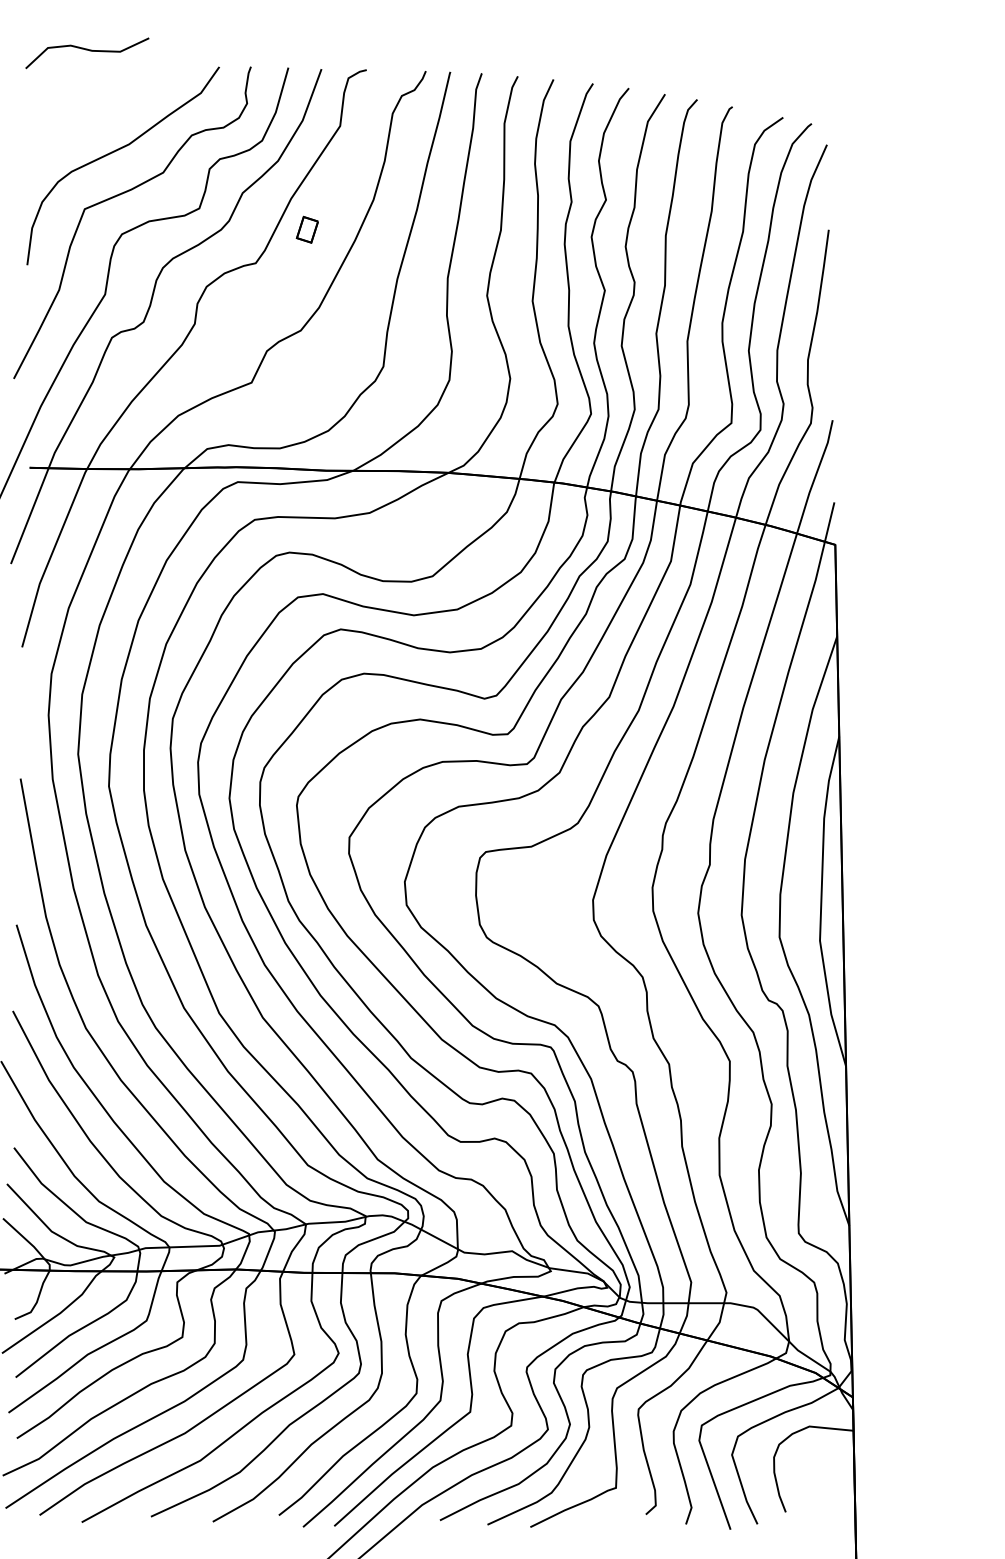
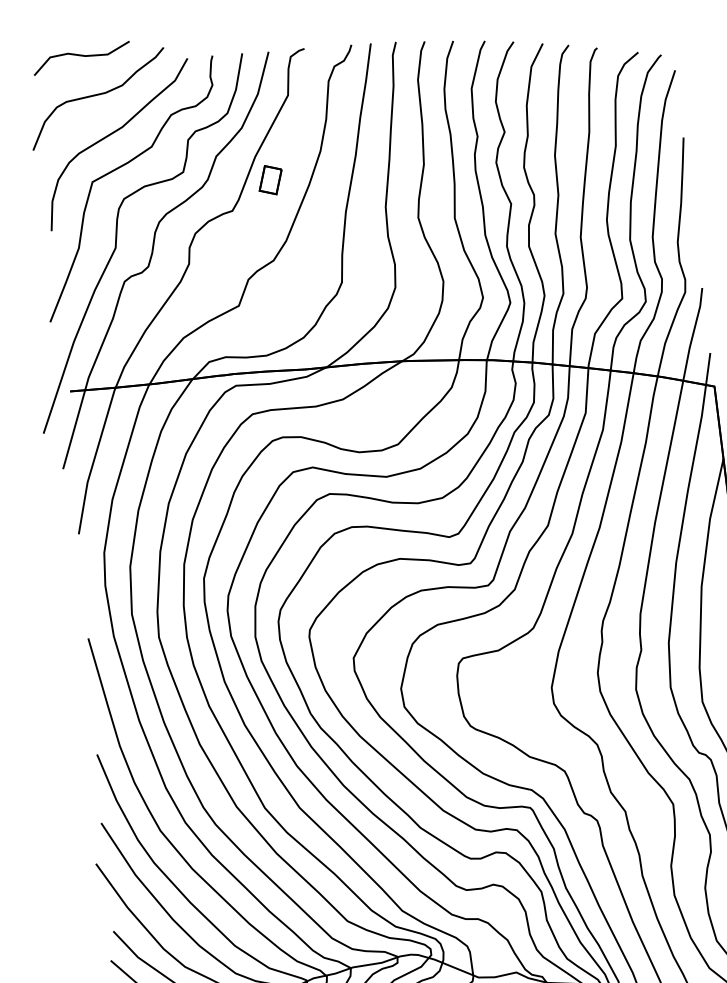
curve: (102, 101) -> (97, 95), added
part: (307, 229) -> (270, 179), size x1.43

